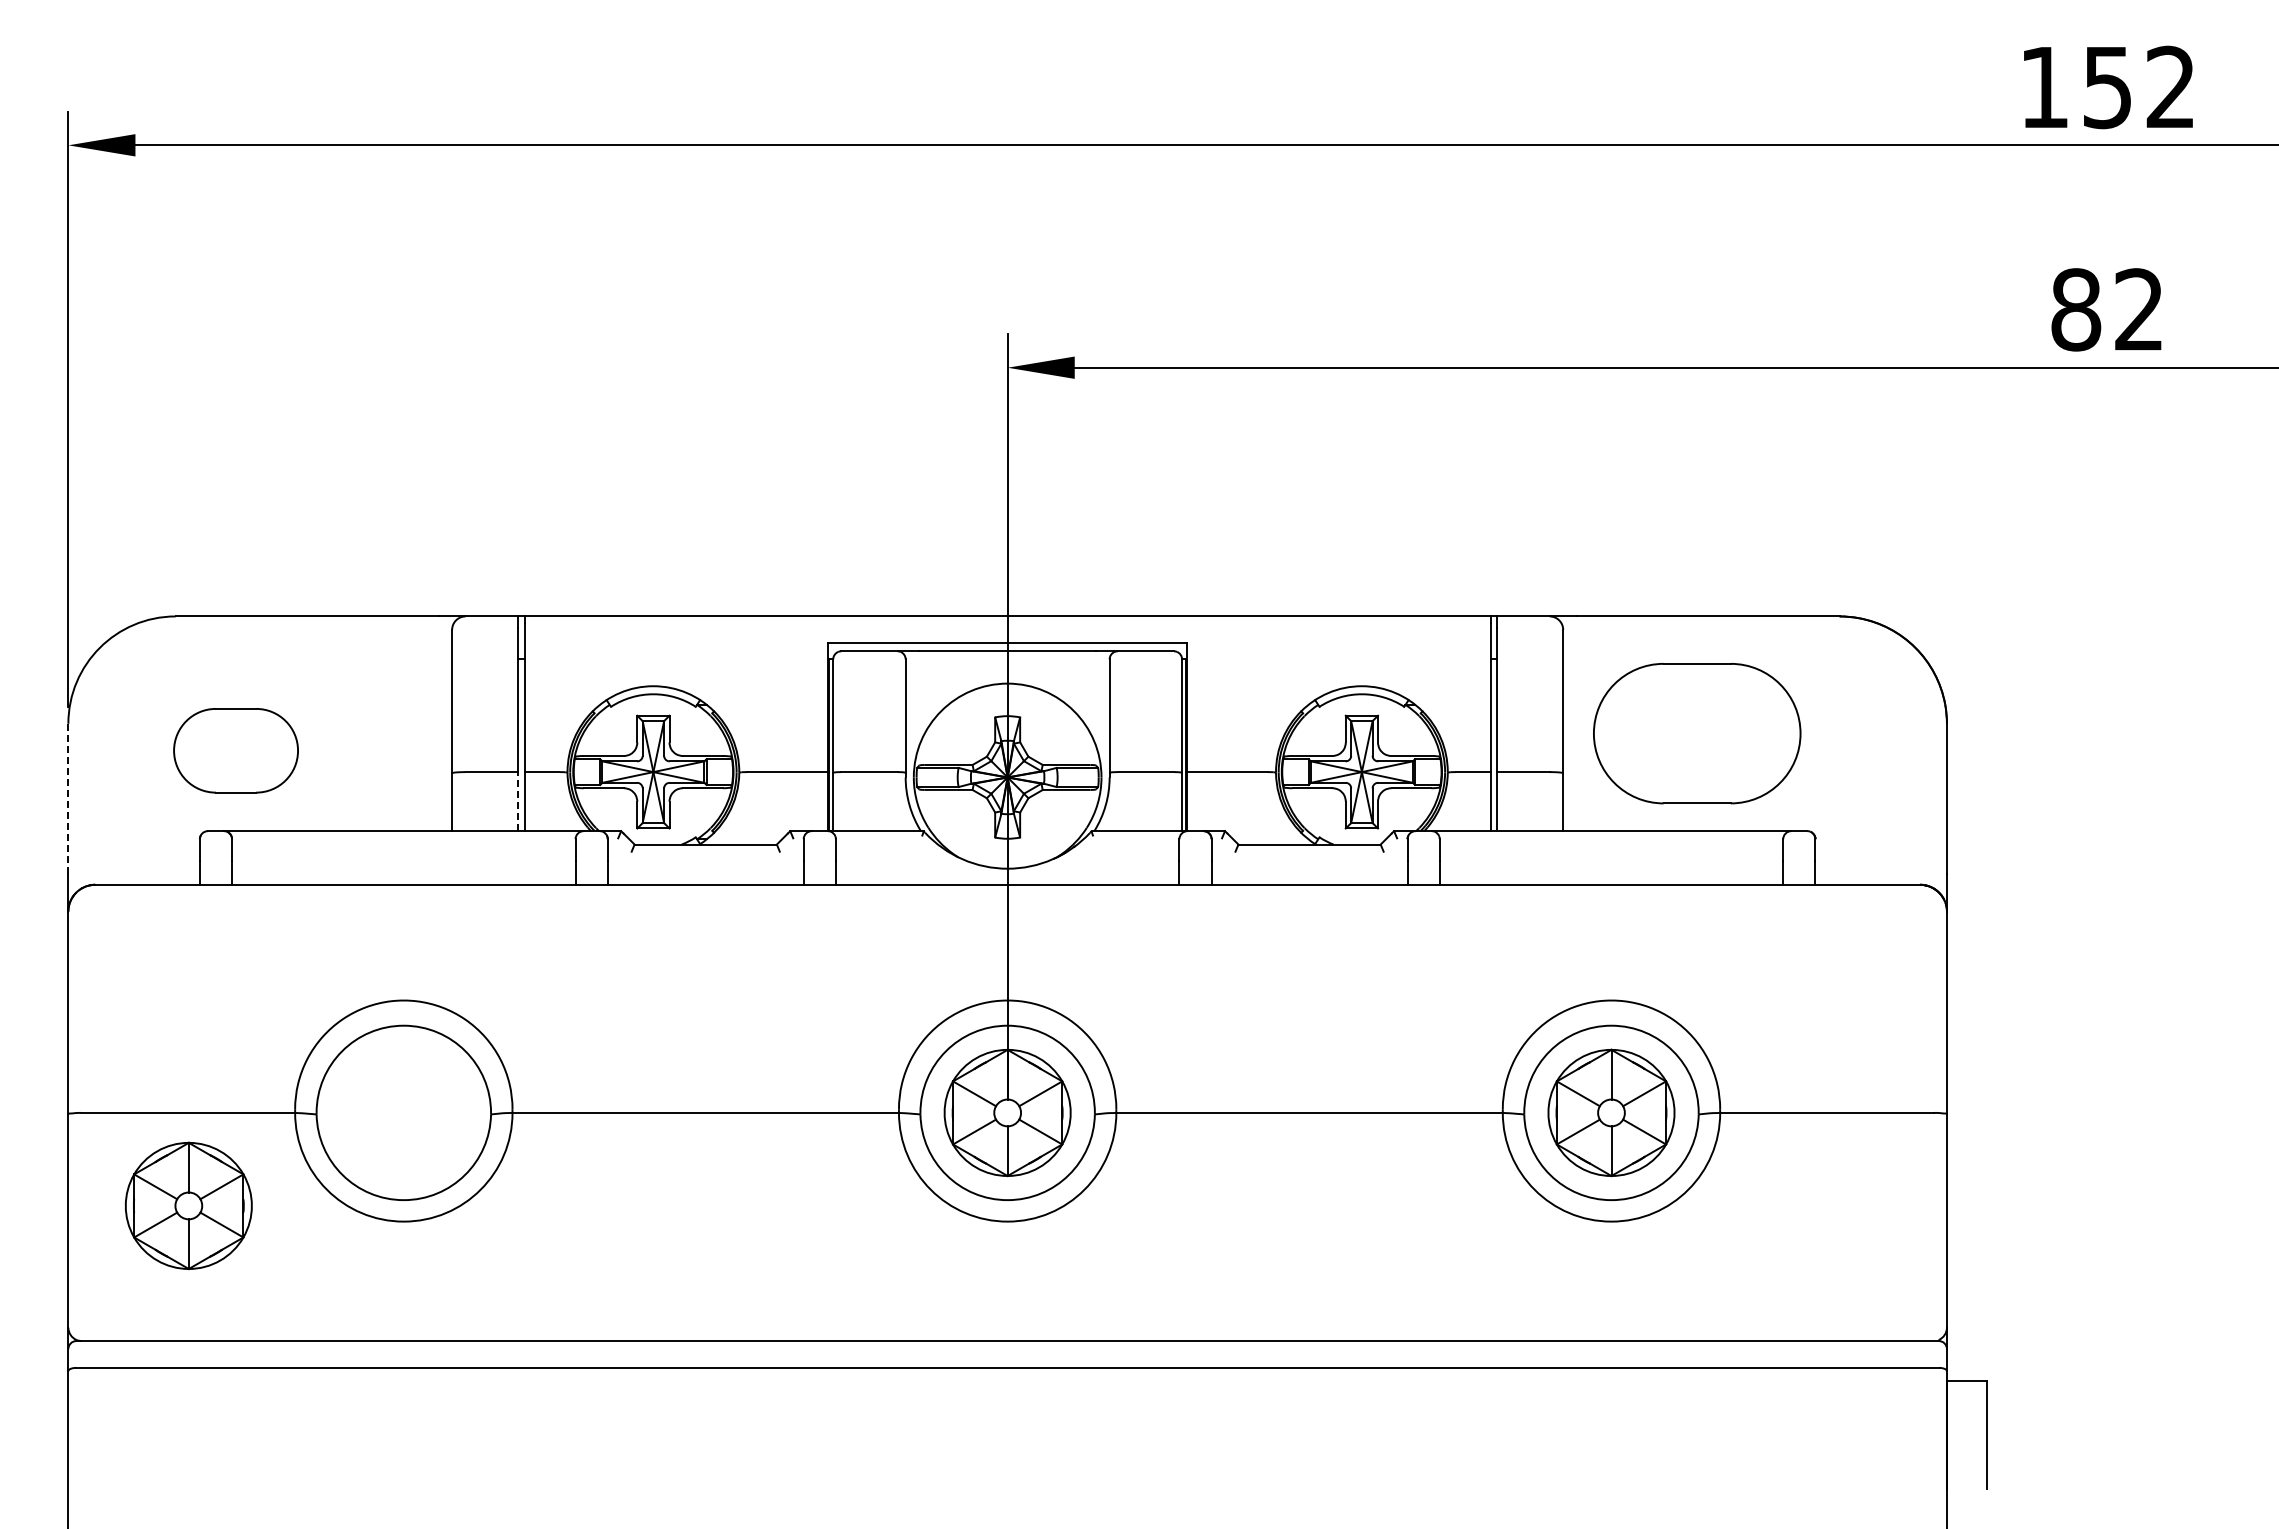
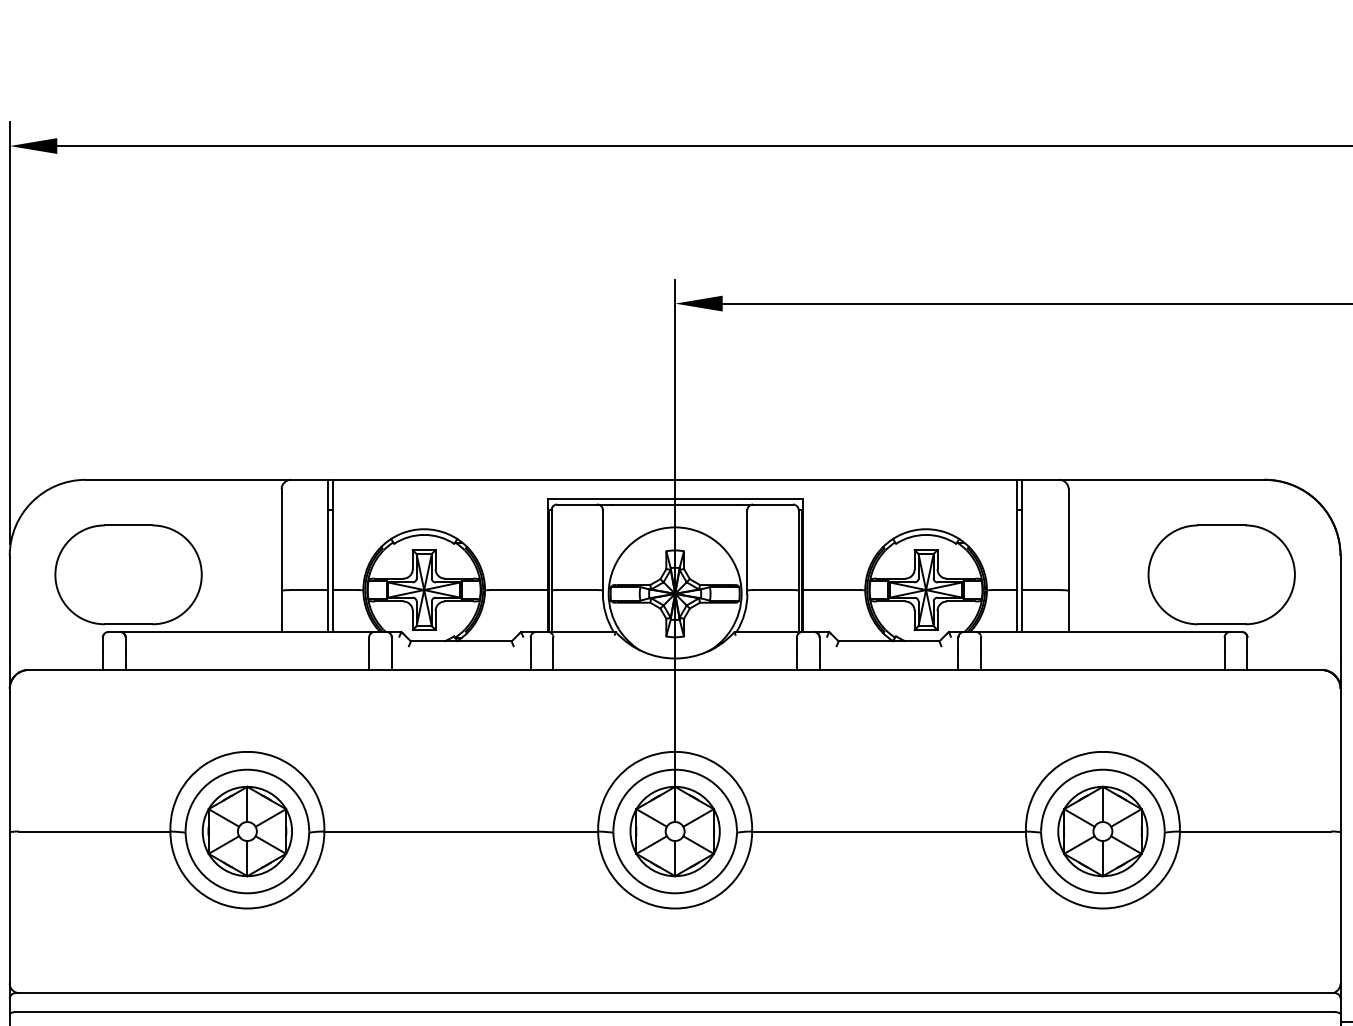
part: (1697, 733) -> (1221, 574), moved
part: (235, 750) -> (128, 574), size x1.67
line: (68, 798) -> (9, 608), dashed -> solid
line: (517, 801) -> (327, 610), dashed -> solid
part: (188, 1205) -> (247, 831), moved

